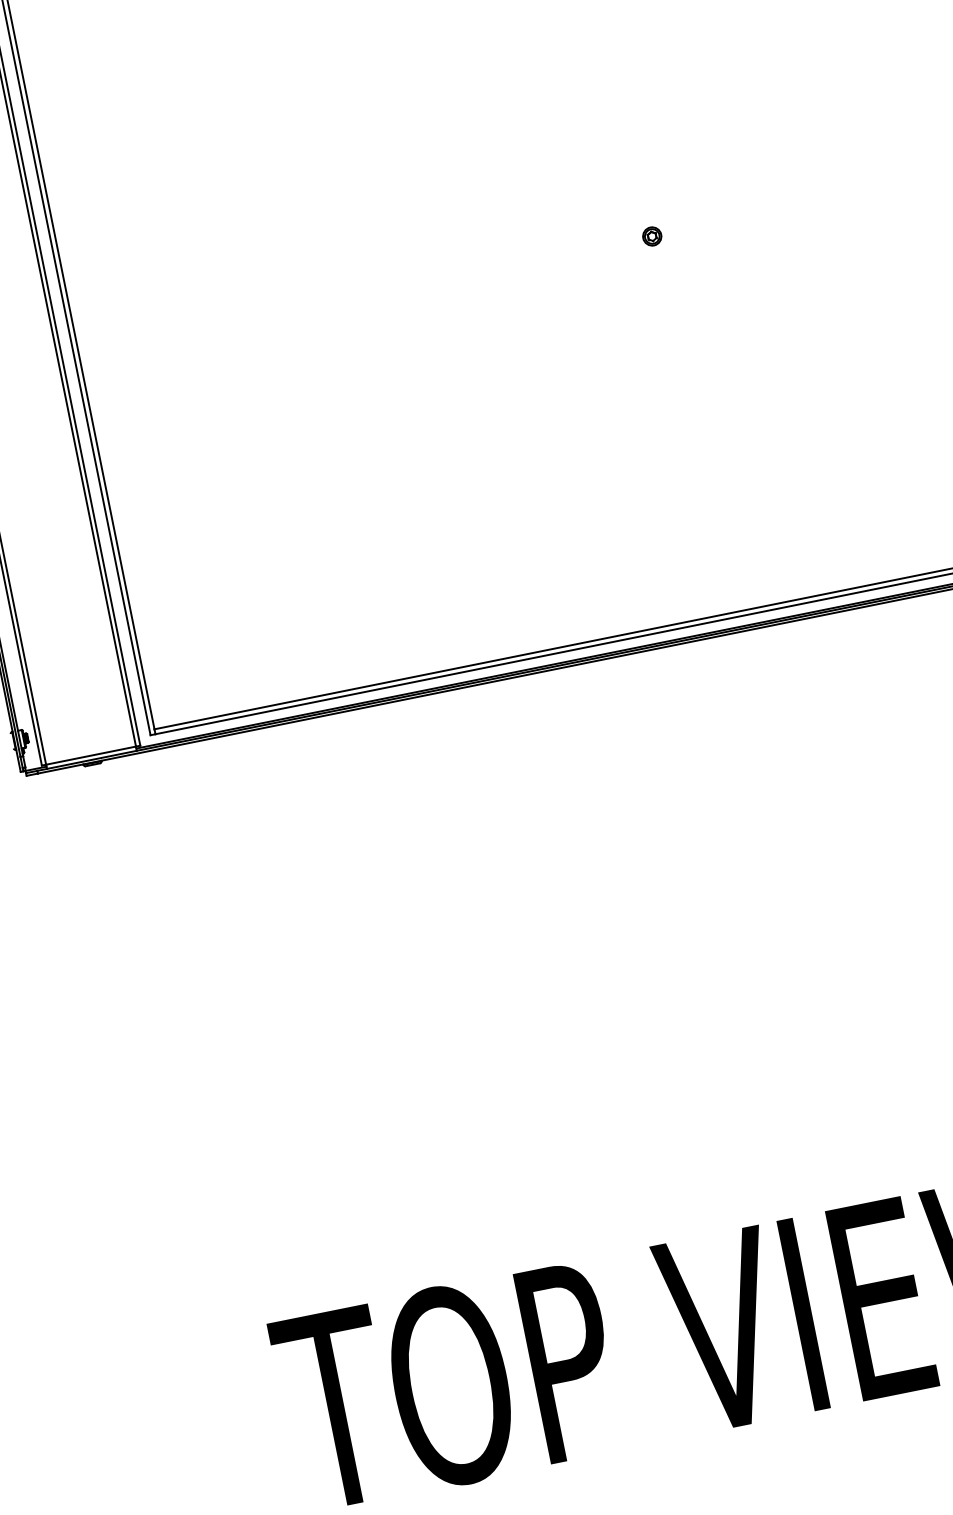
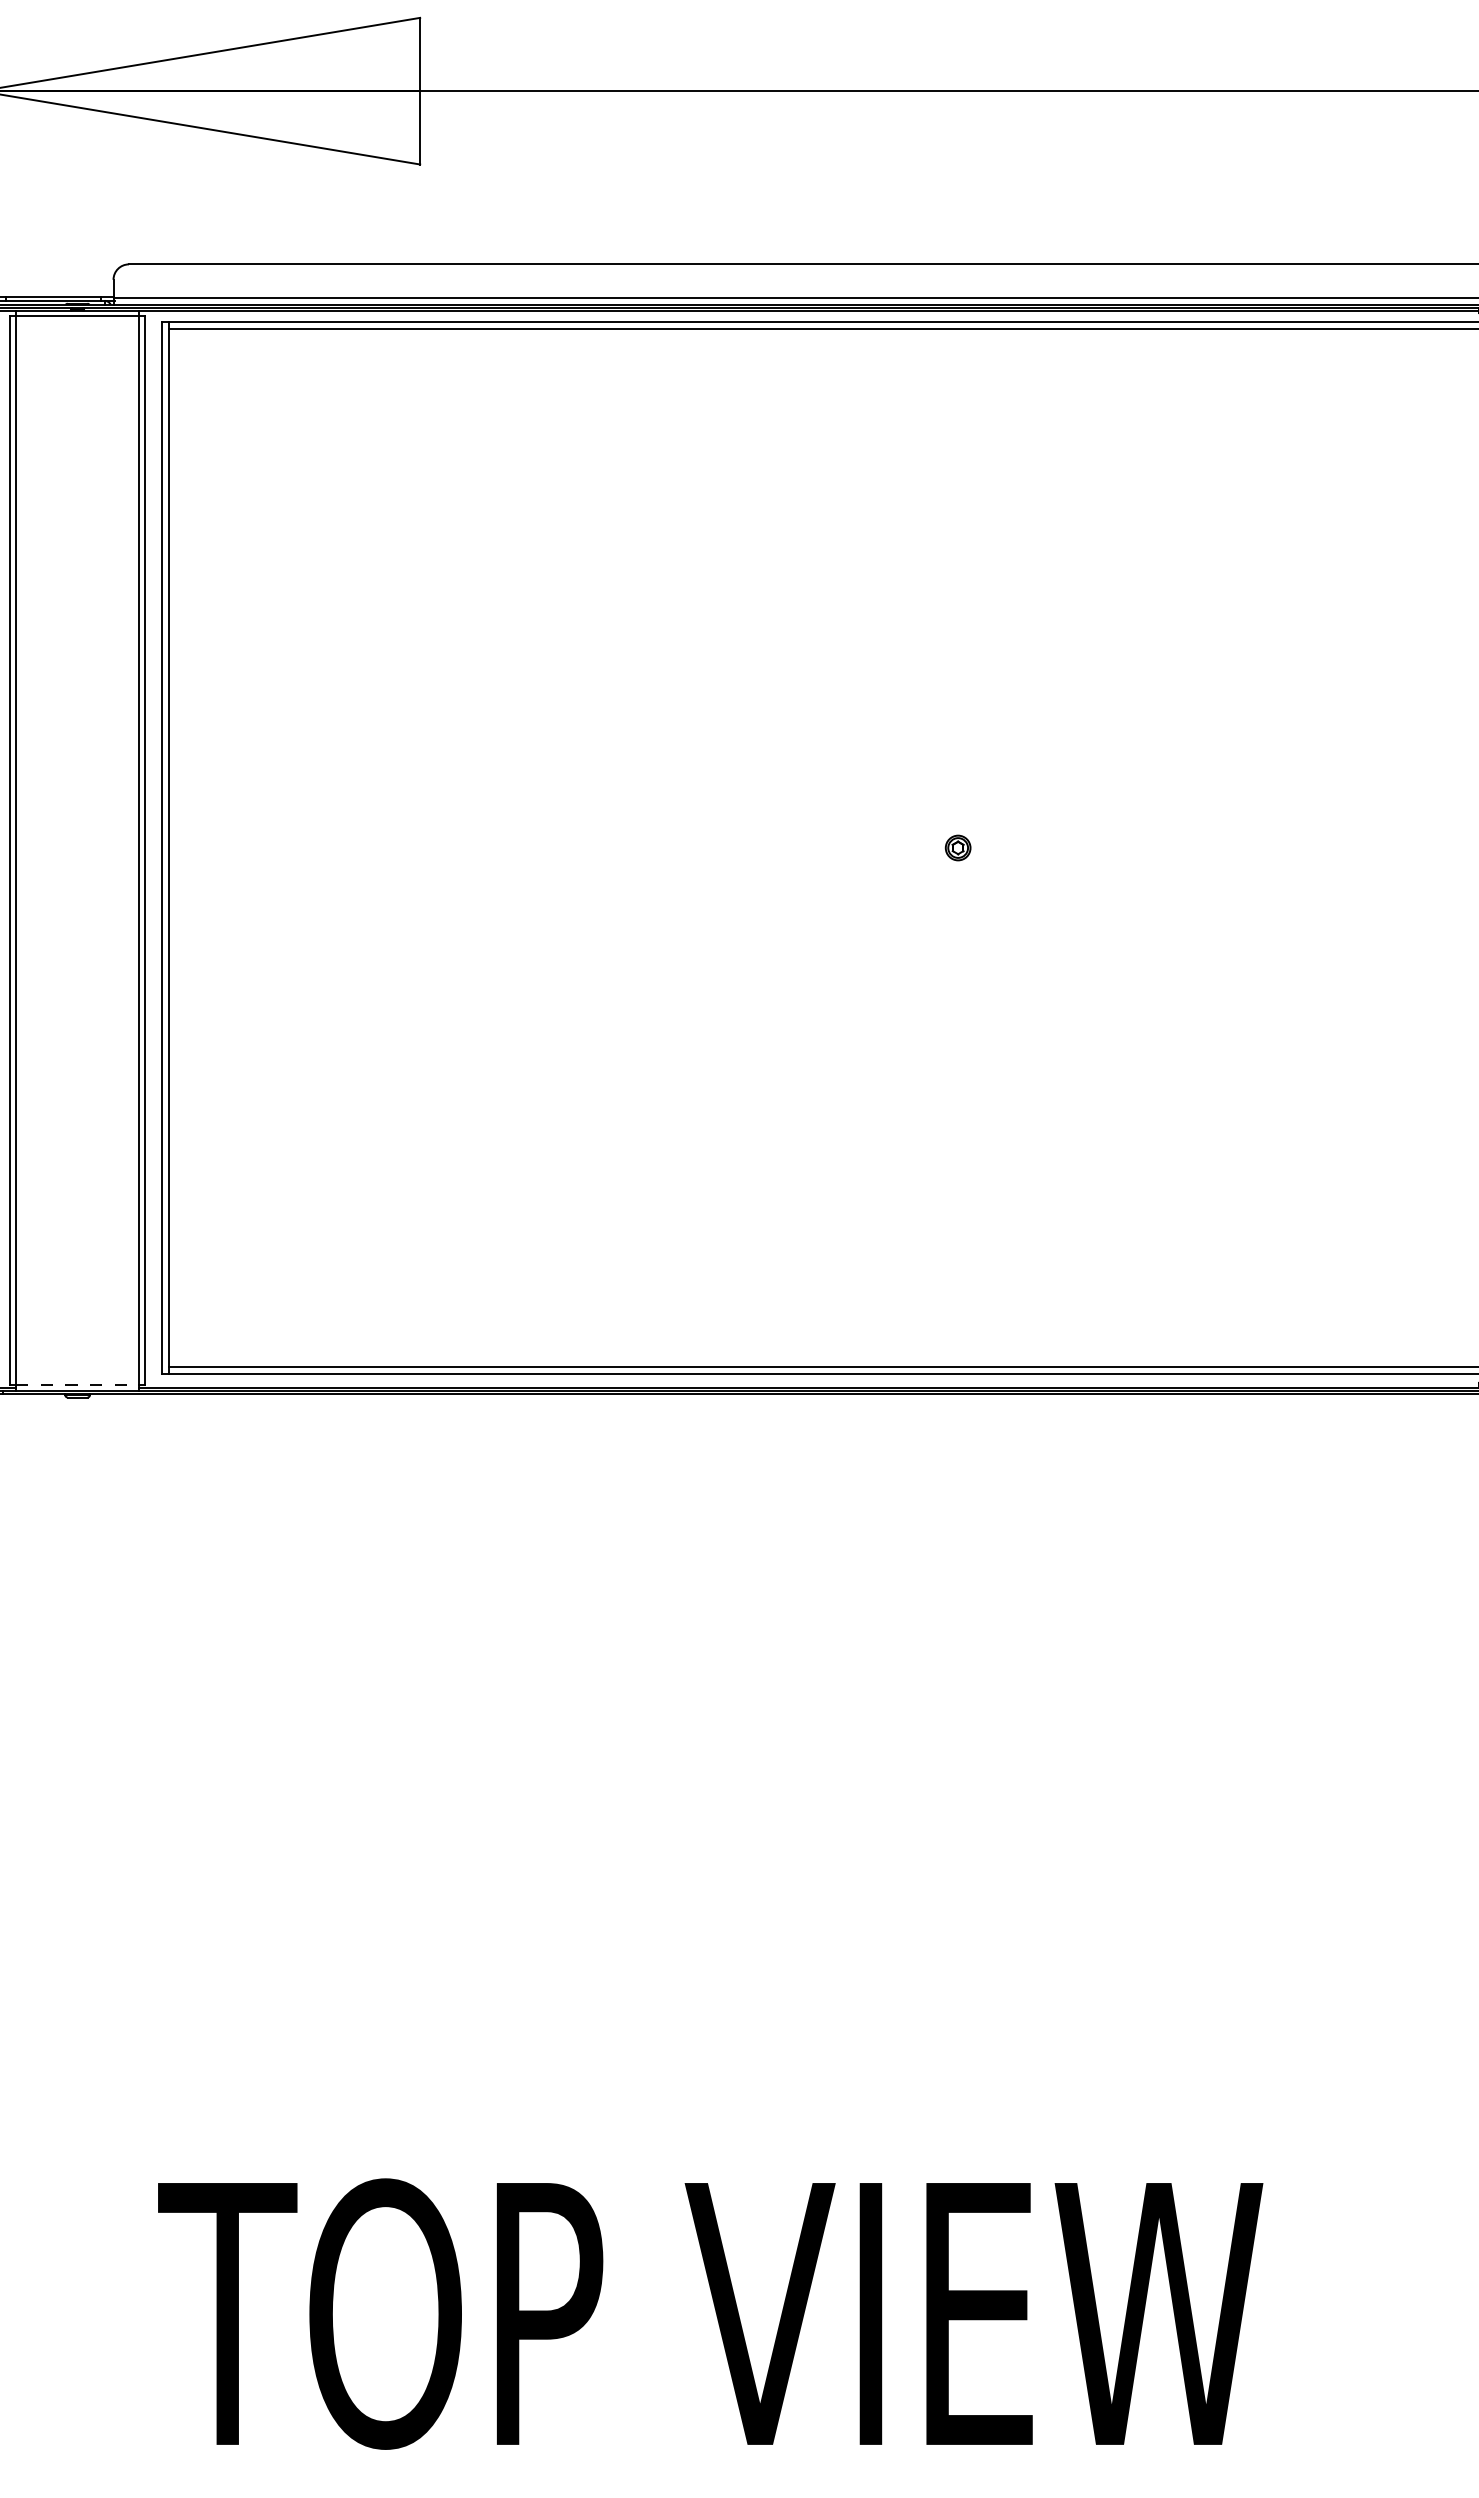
line: (90, 755) -> (77, 1384), solid -> dashed

